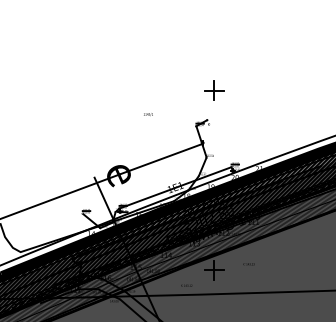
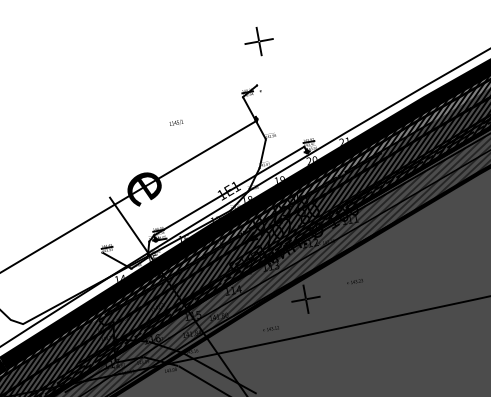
text: (148, 114) -> (176, 122), moved

